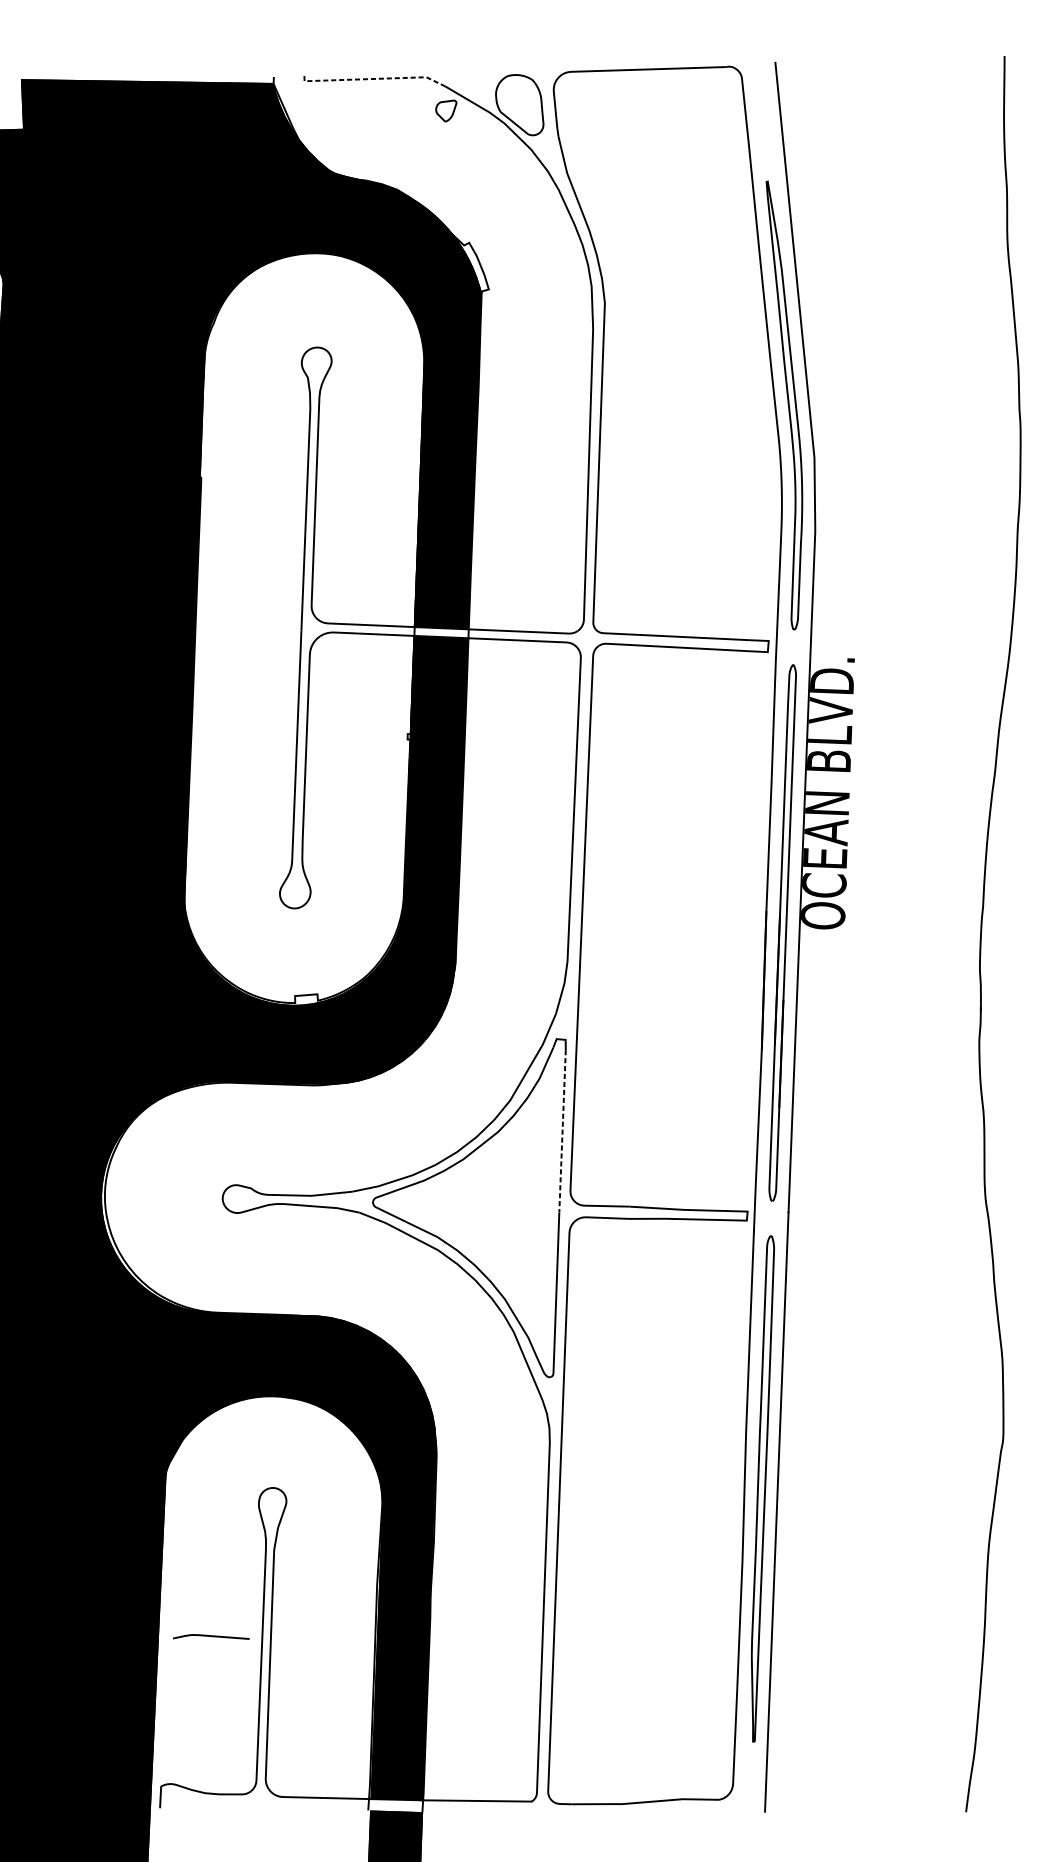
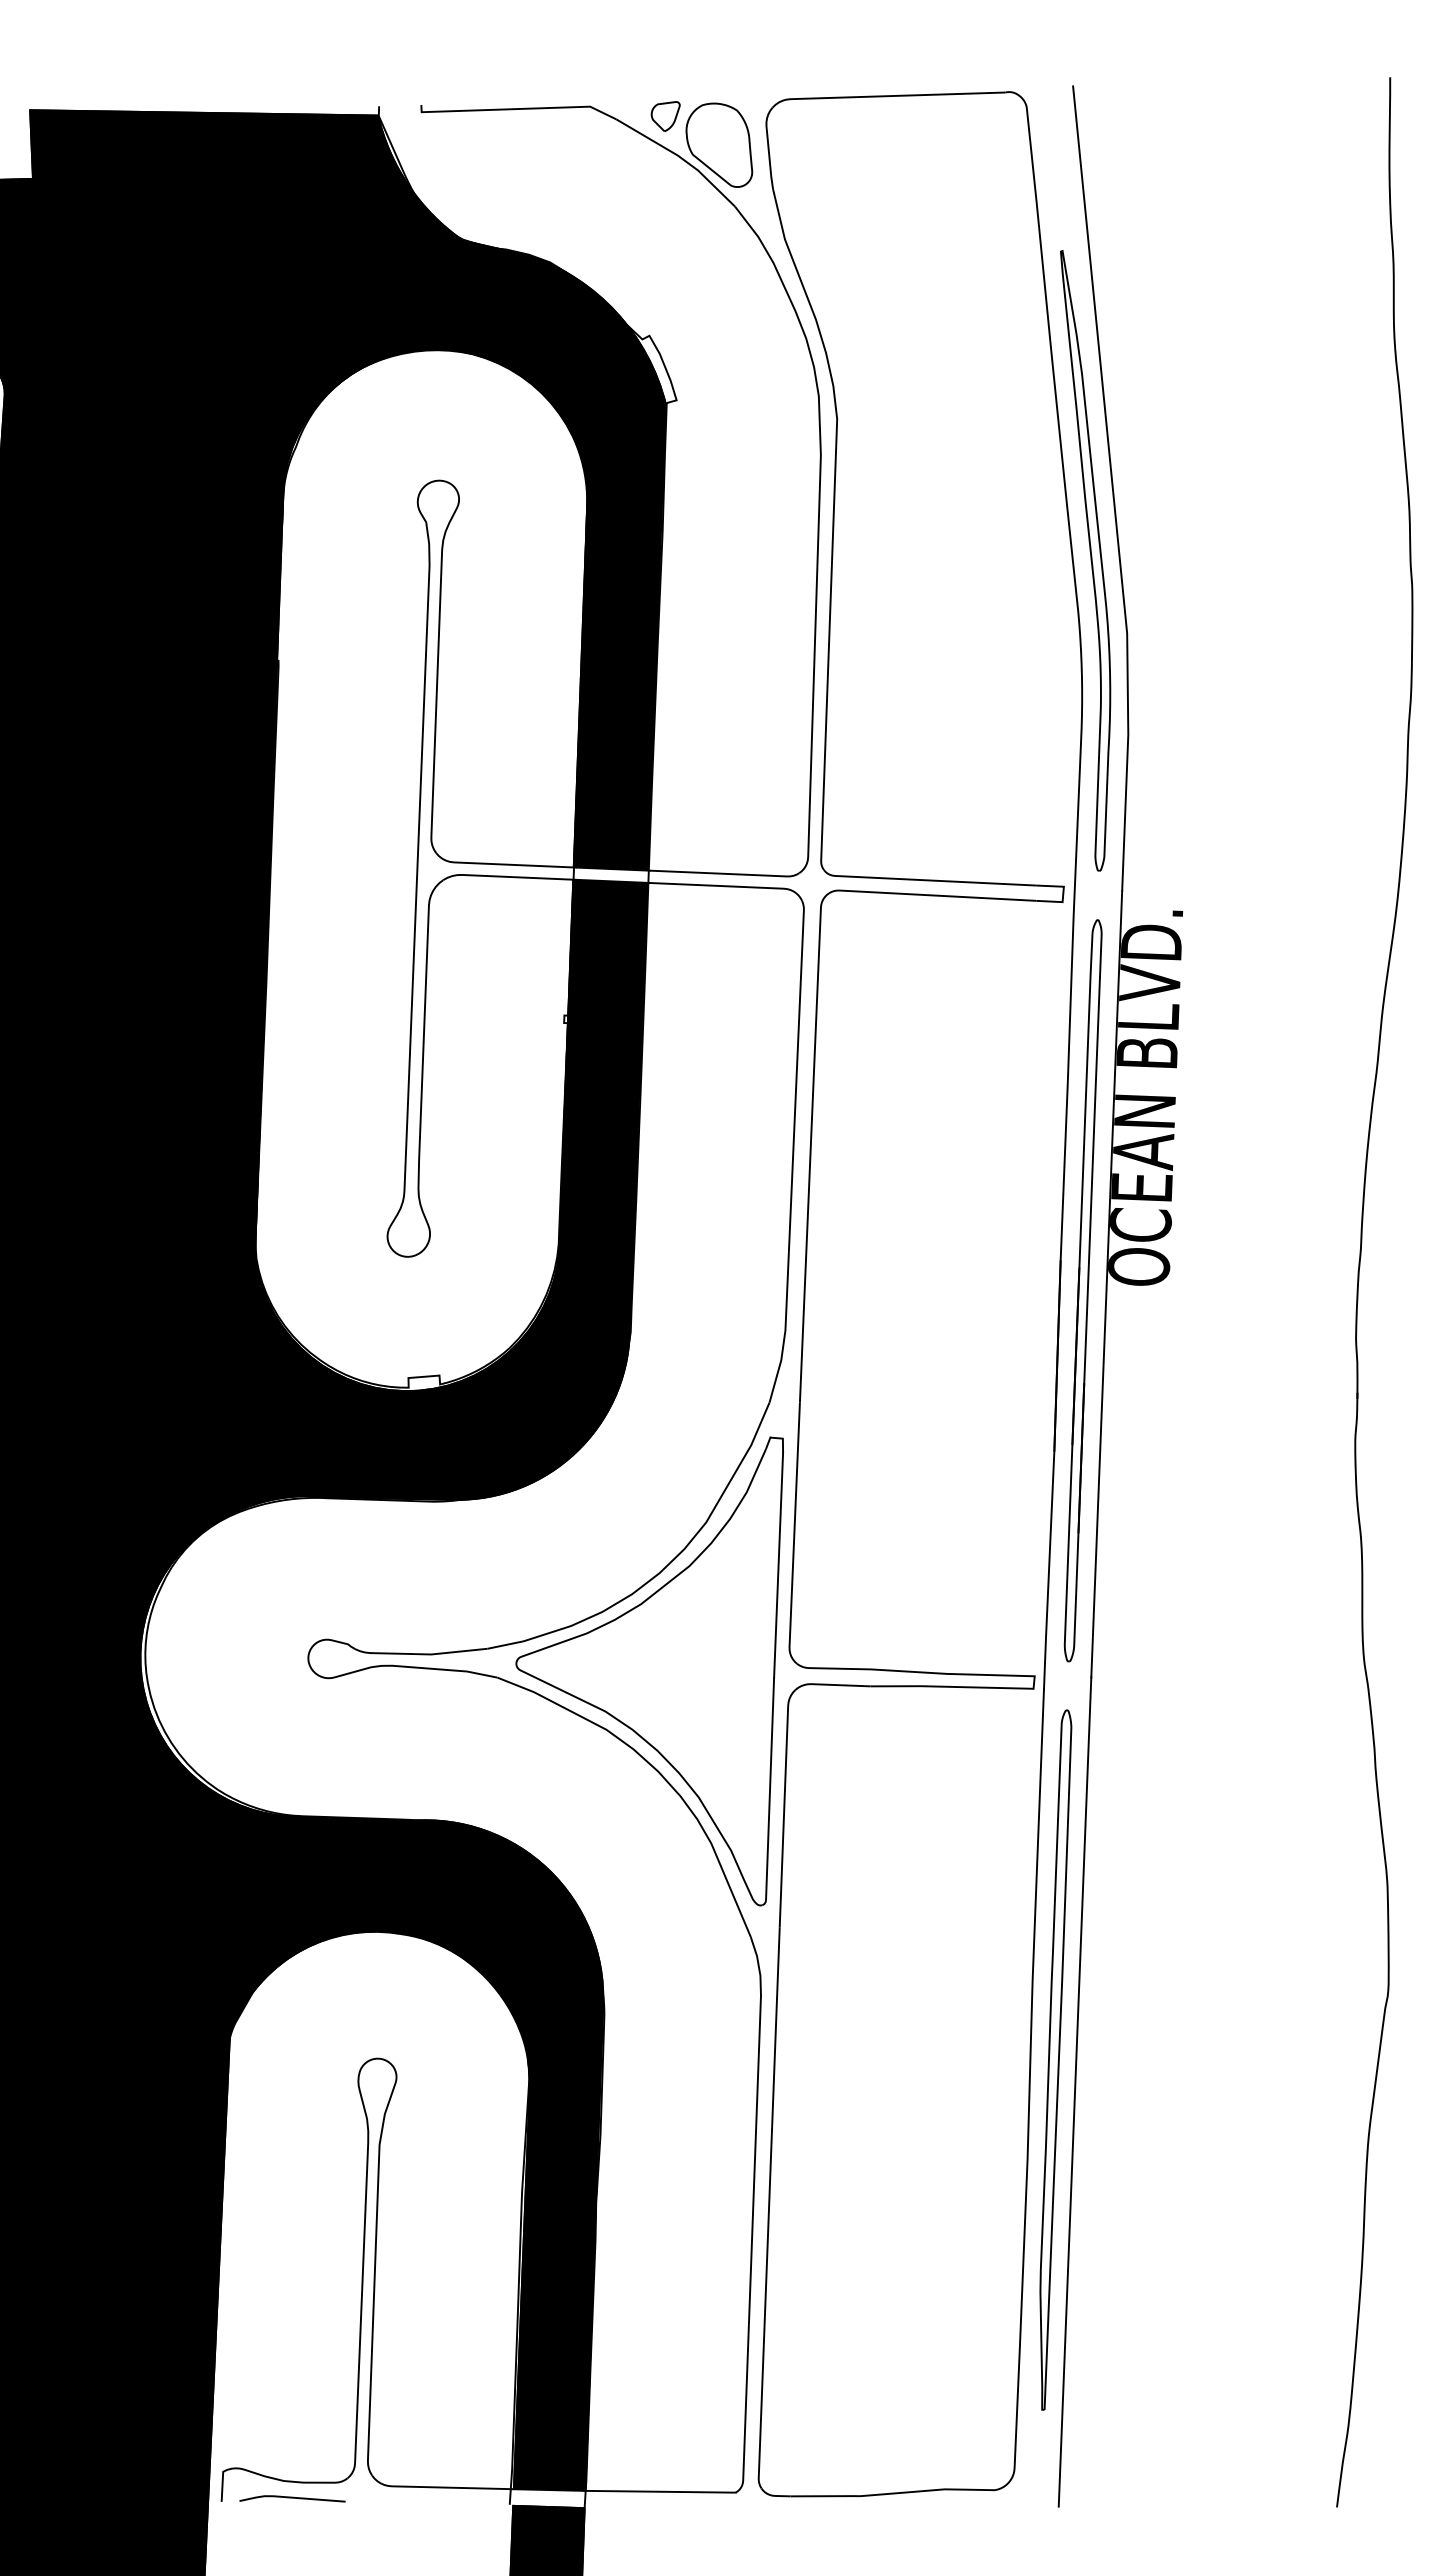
line: (373, 79) -> (517, 109), dashed -> solid
part: (446, 111) -> (665, 116), moved
line: (562, 1131) -> (778, 1565), dashed -> solid
line: (211, 1636) -> (292, 2498), moved

